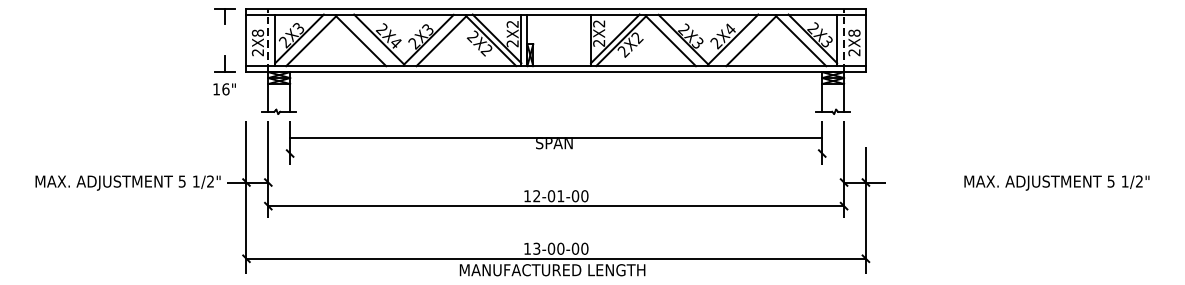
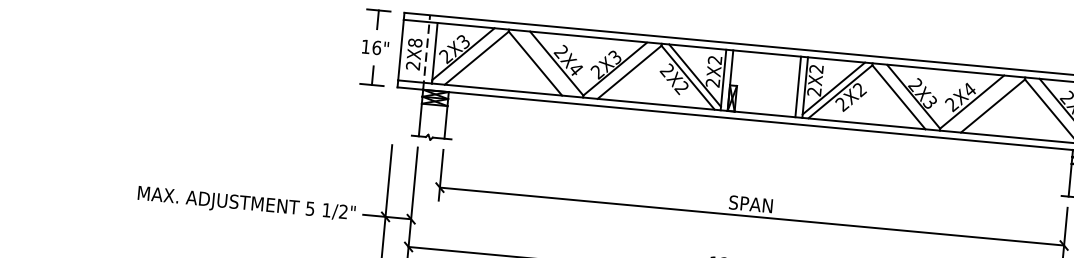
line: (585, 40) -> (798, 87), added
text: (224, 89) -> (375, 47), moved
line: (556, 137) -> (752, 216), moved

